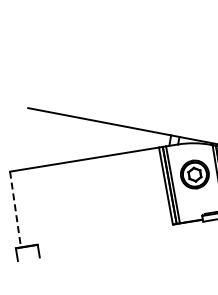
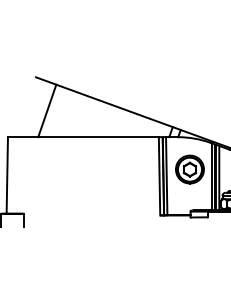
line: (44, 139) -> (47, 110), added
line: (15, 209) -> (7, 175), dashed -> solid

